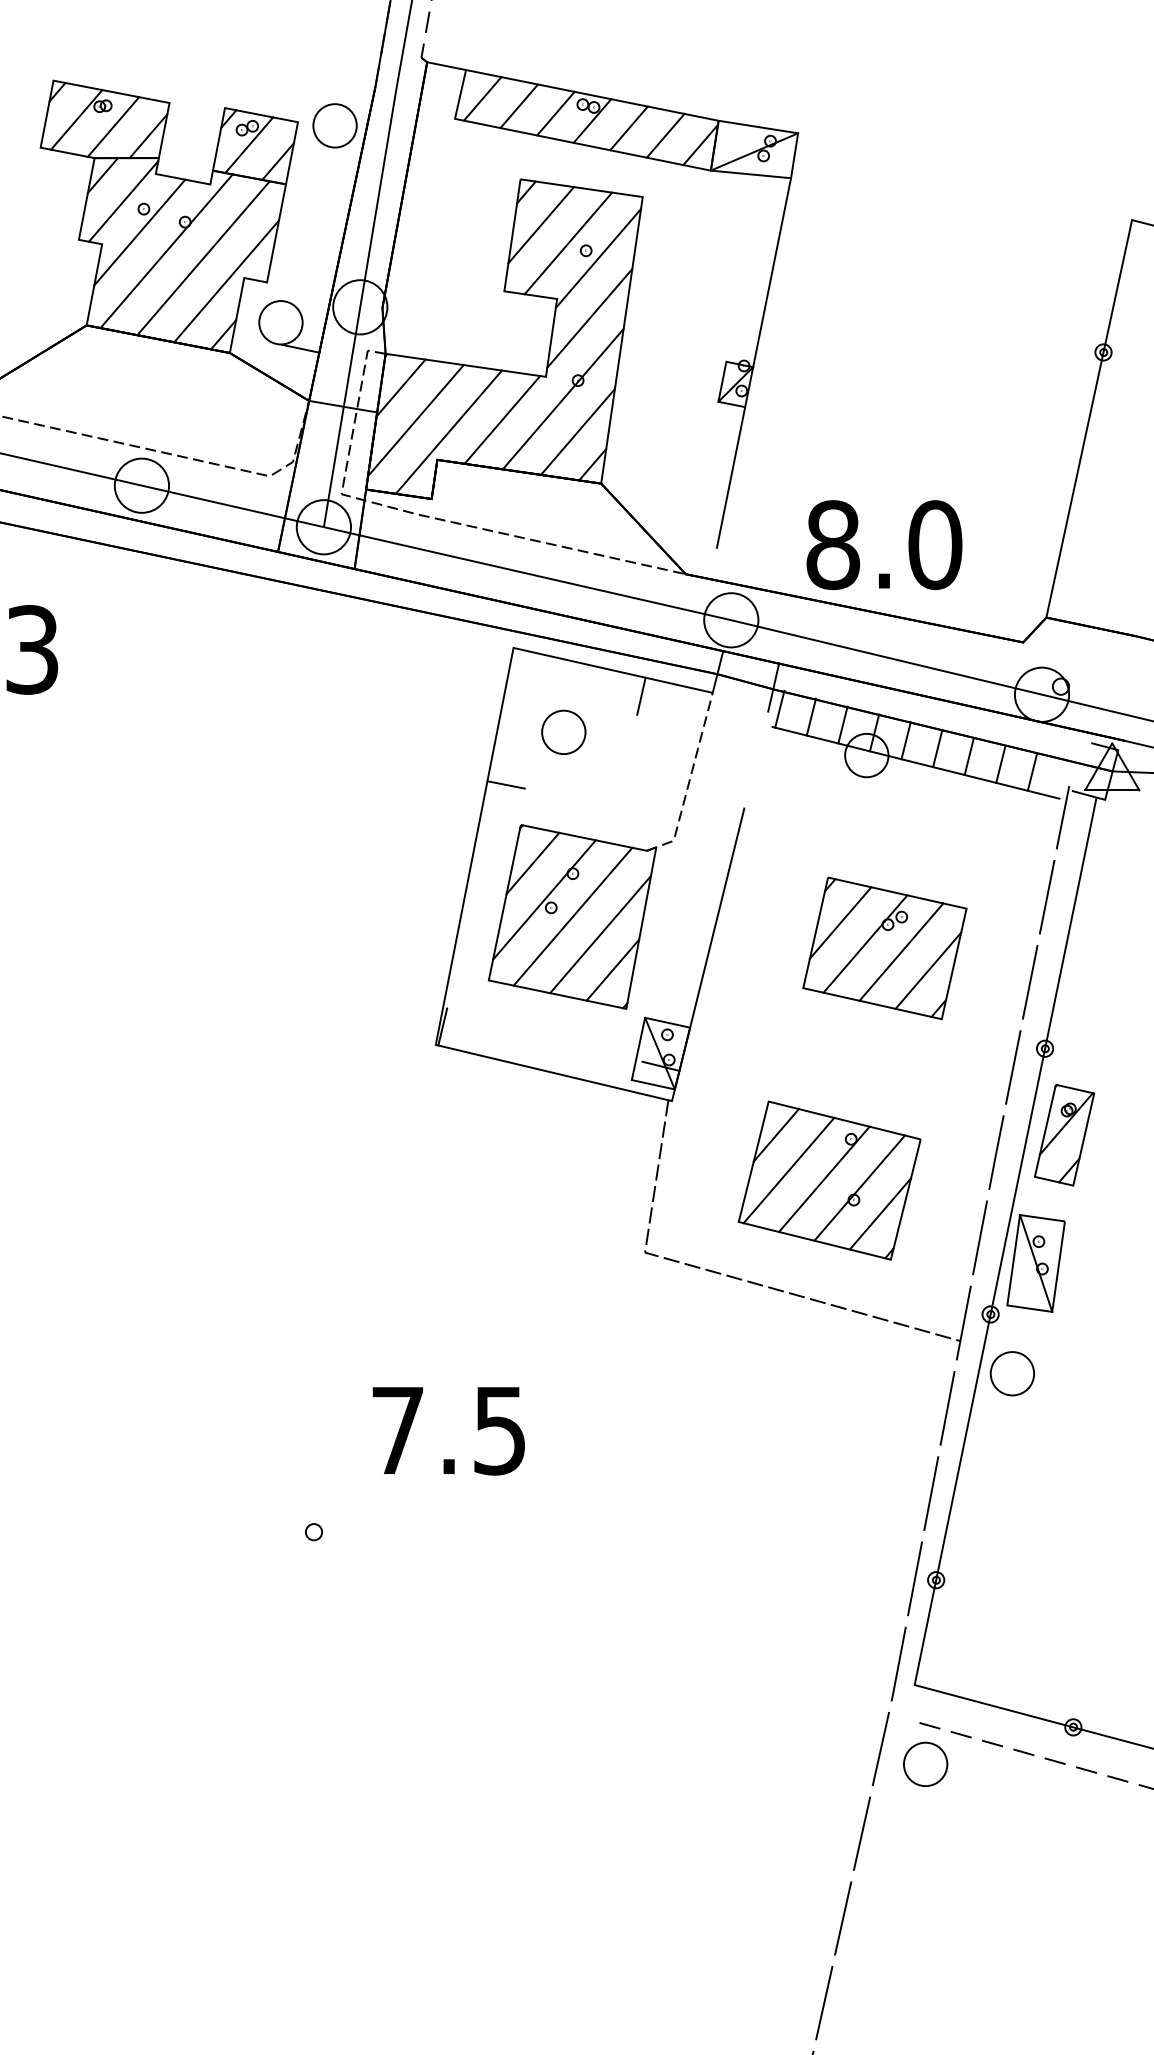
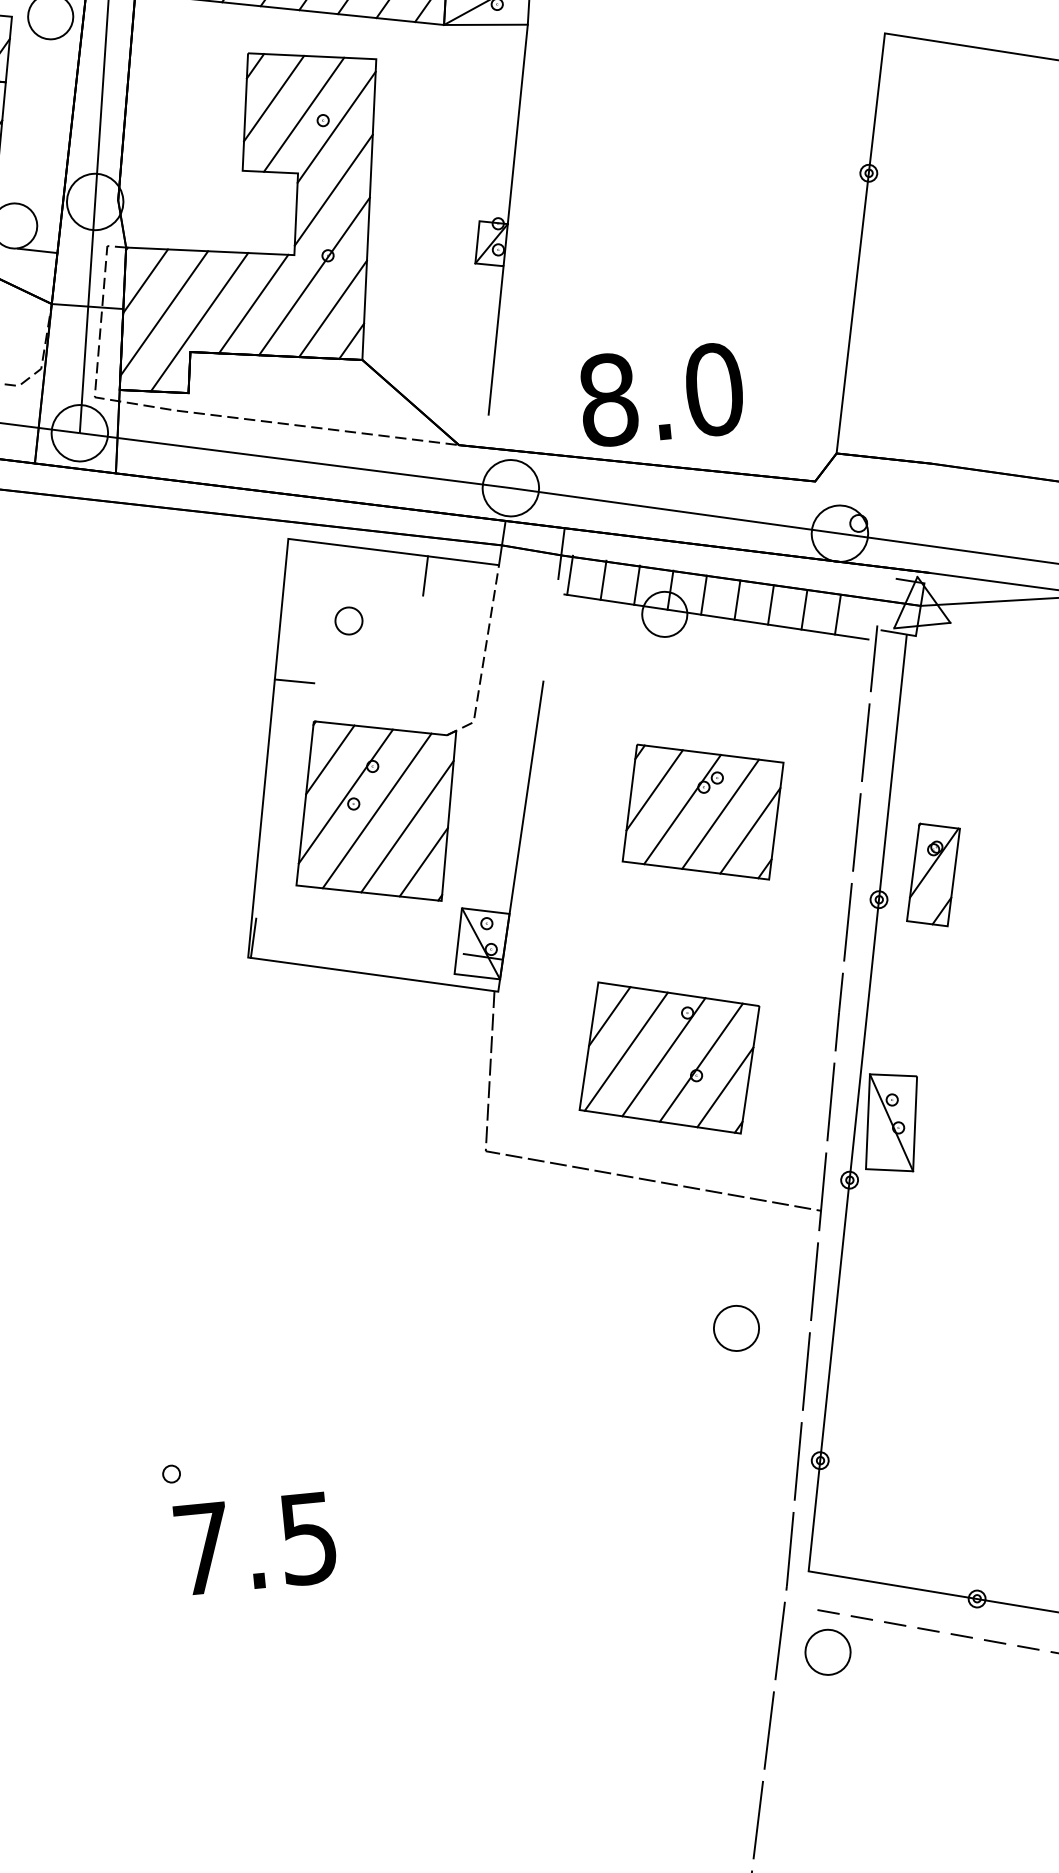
part: (563, 731) -> (348, 620), size x0.6
part: (1064, 1134) -> (933, 874), moved
part: (1011, 1373) -> (735, 1328), moved
text: (448, 1431) -> (255, 1544), moved

